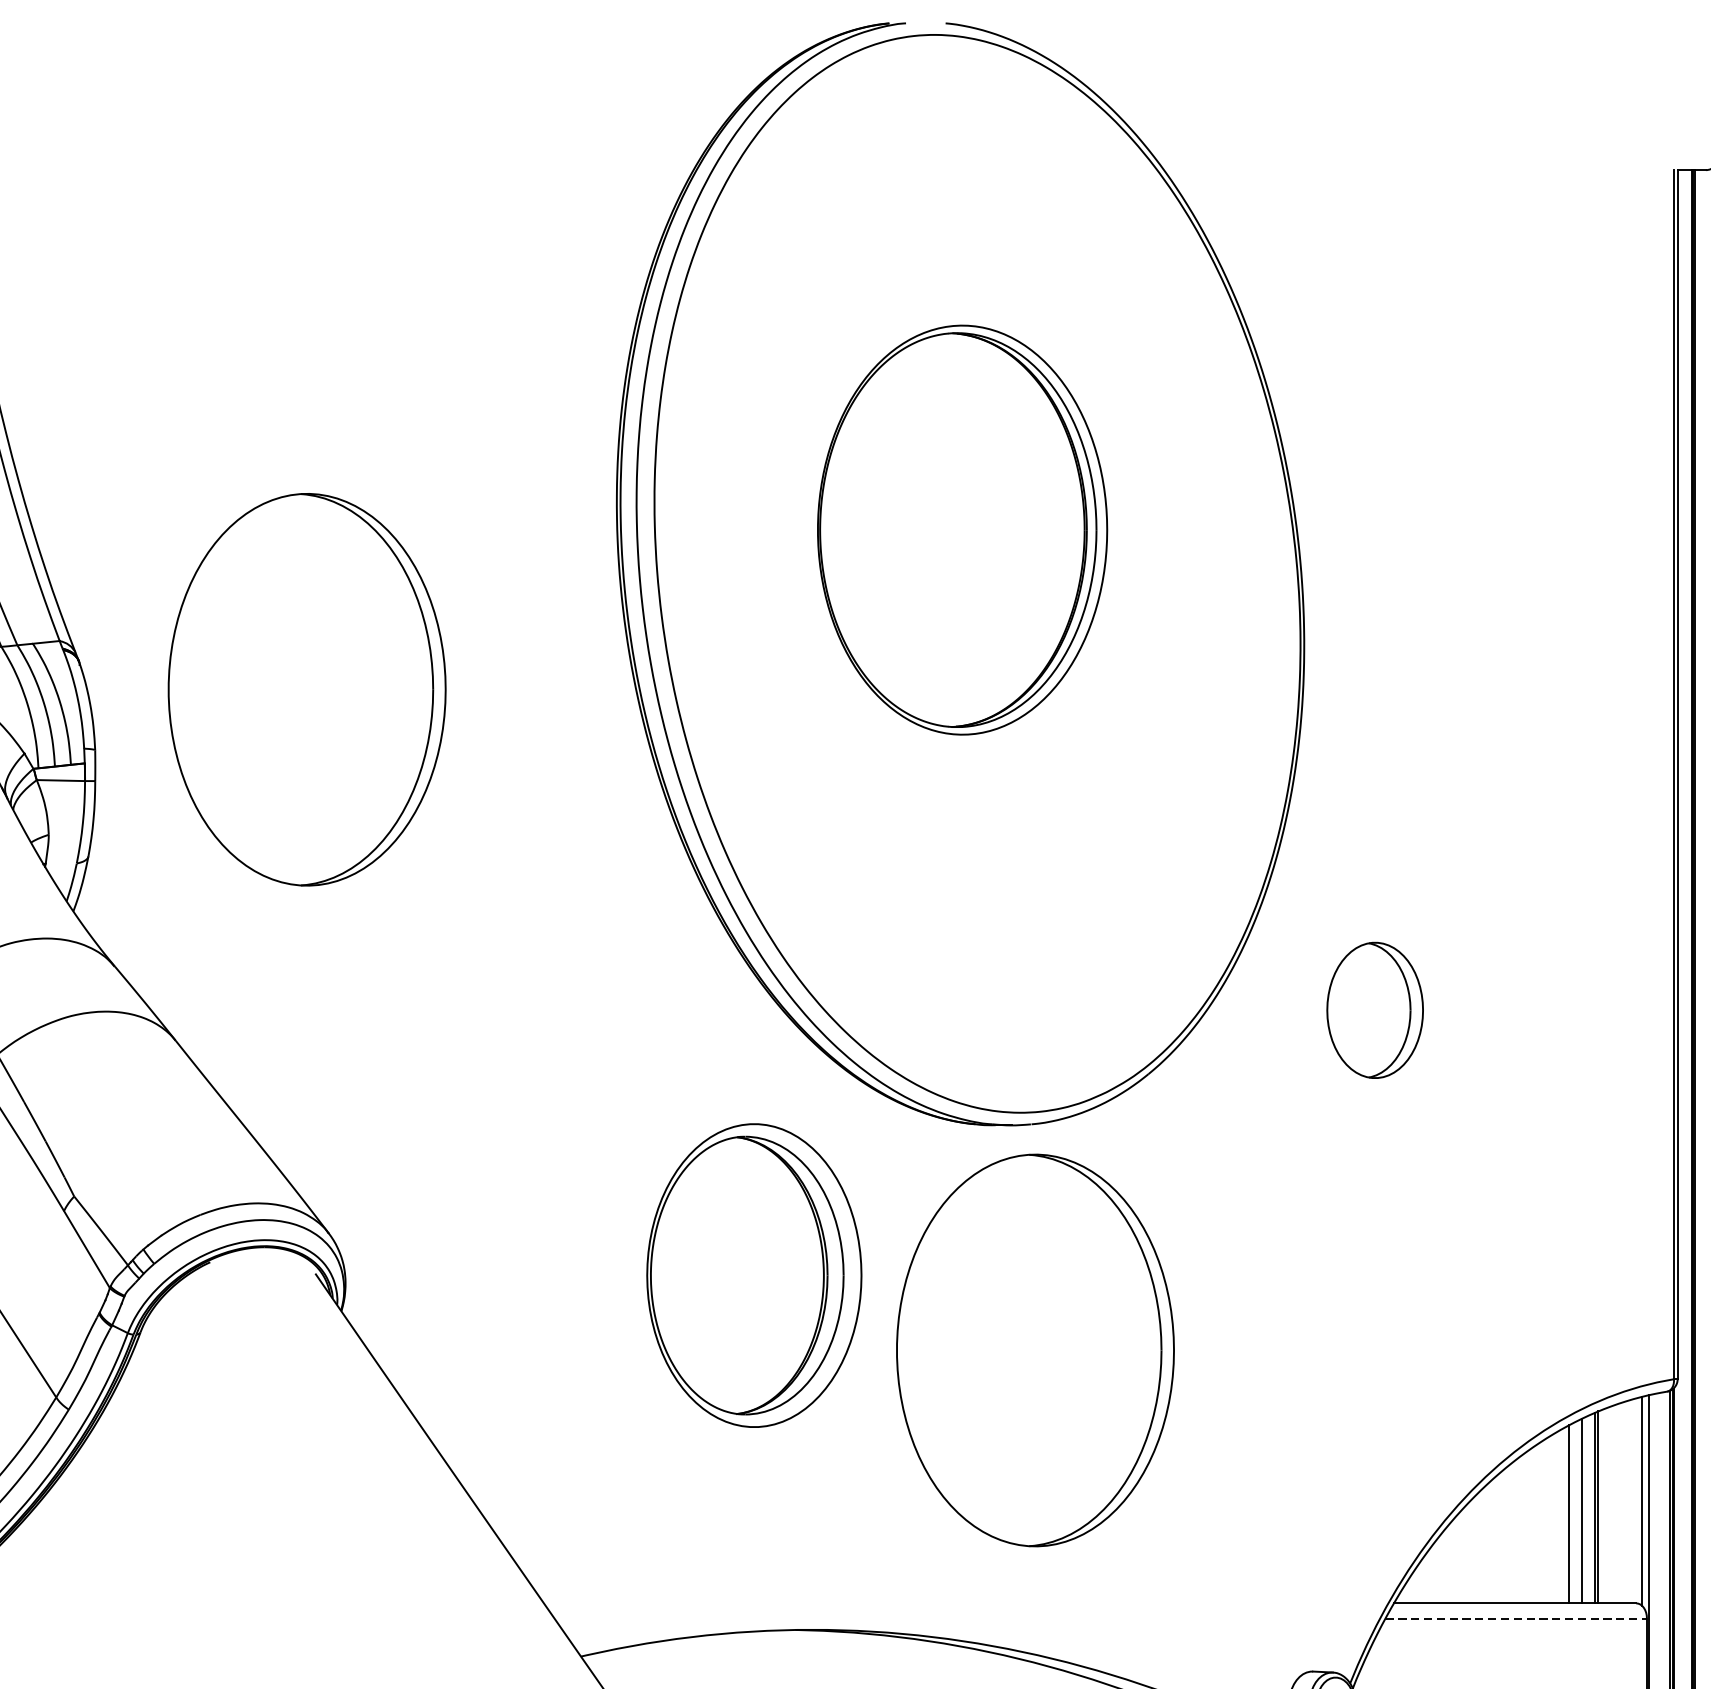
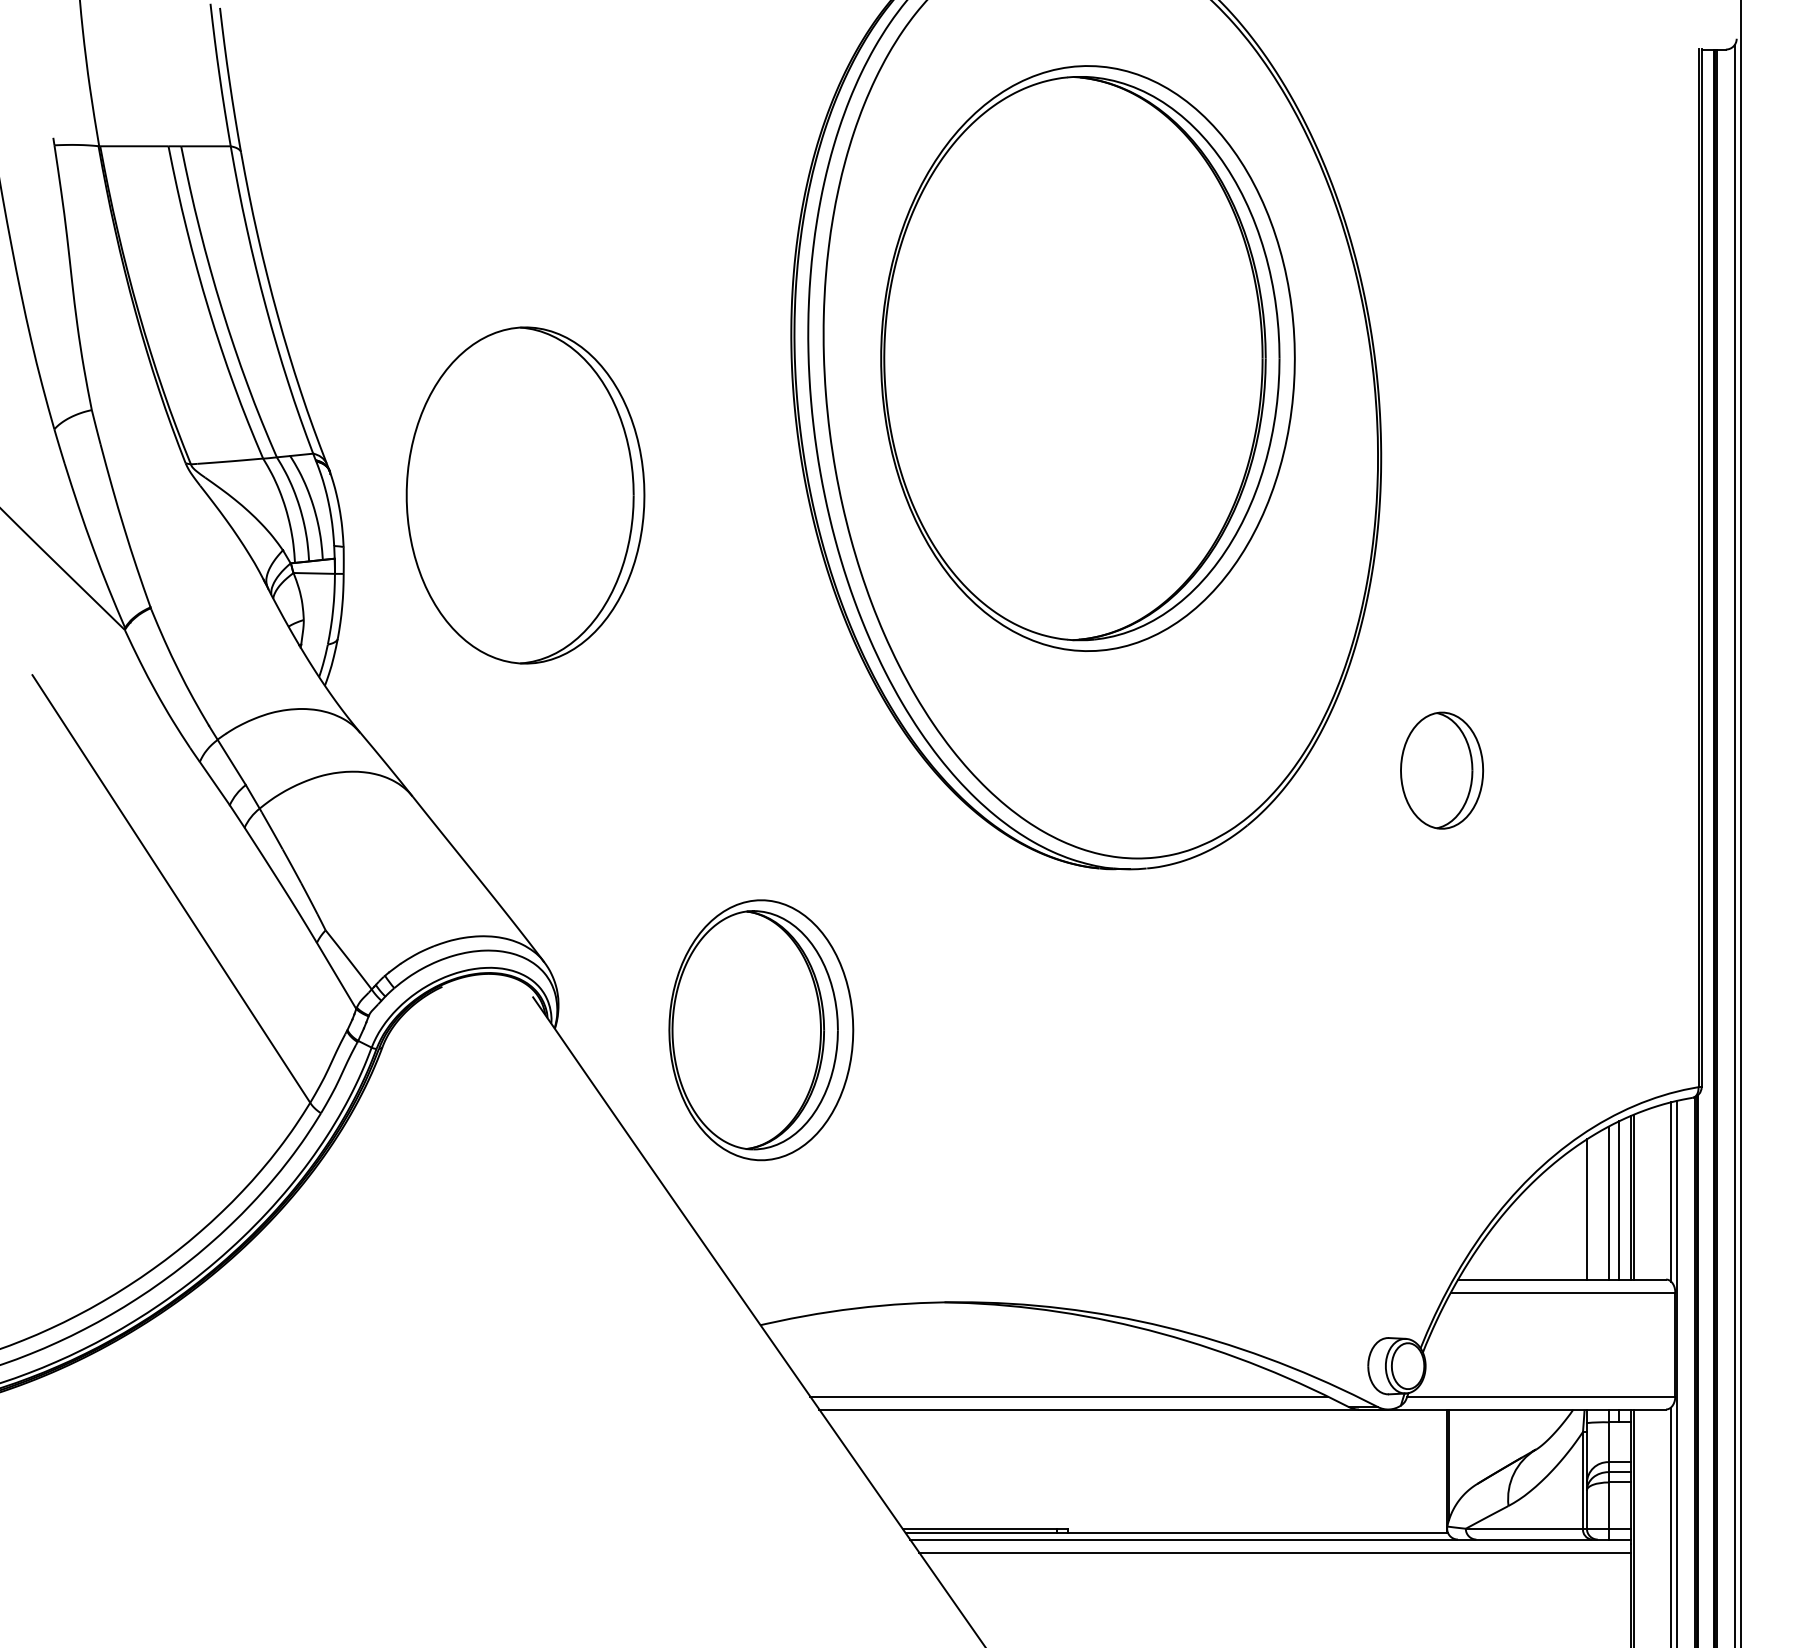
part: (961, 530) -> (1087, 358), size x1.67
part: (754, 1275) -> (761, 1030), moved
part: (1035, 1350) -> (1150, 1062), removed
line: (1543, 1521) -> (1586, 1209), added
line: (1516, 1618) -> (1563, 1292), dashed -> solid

